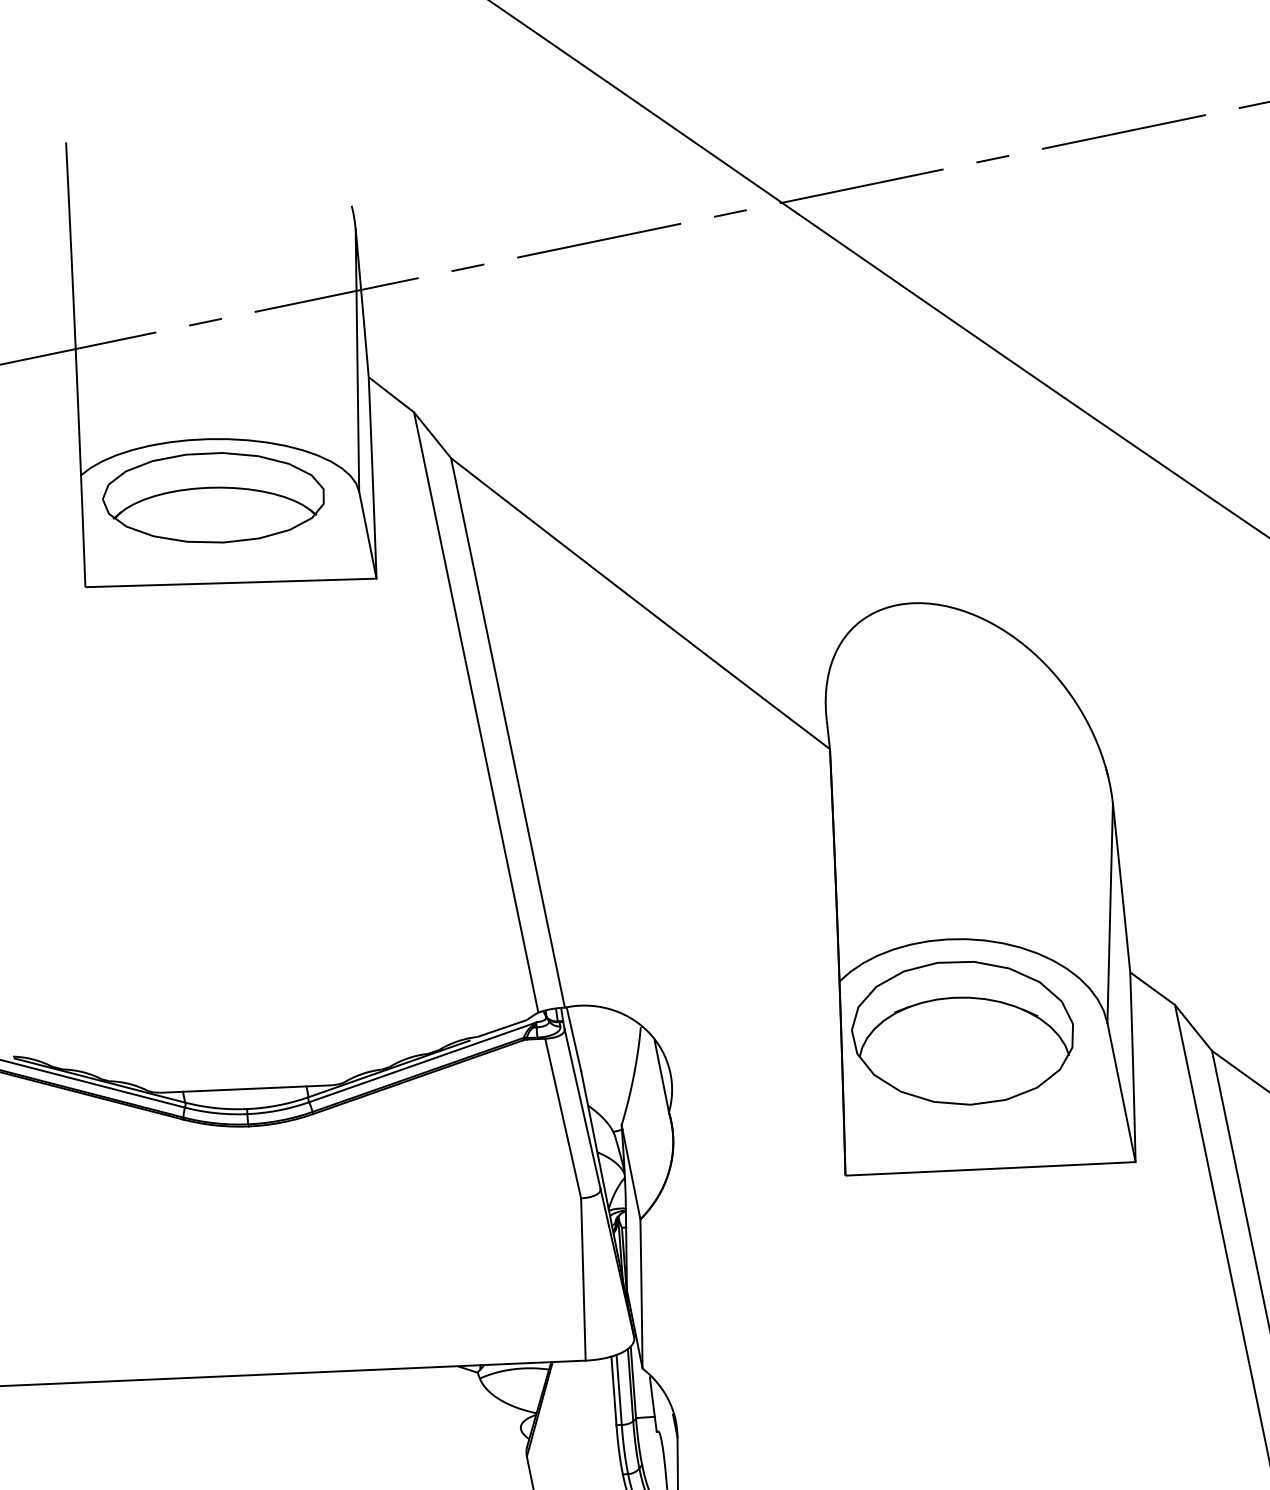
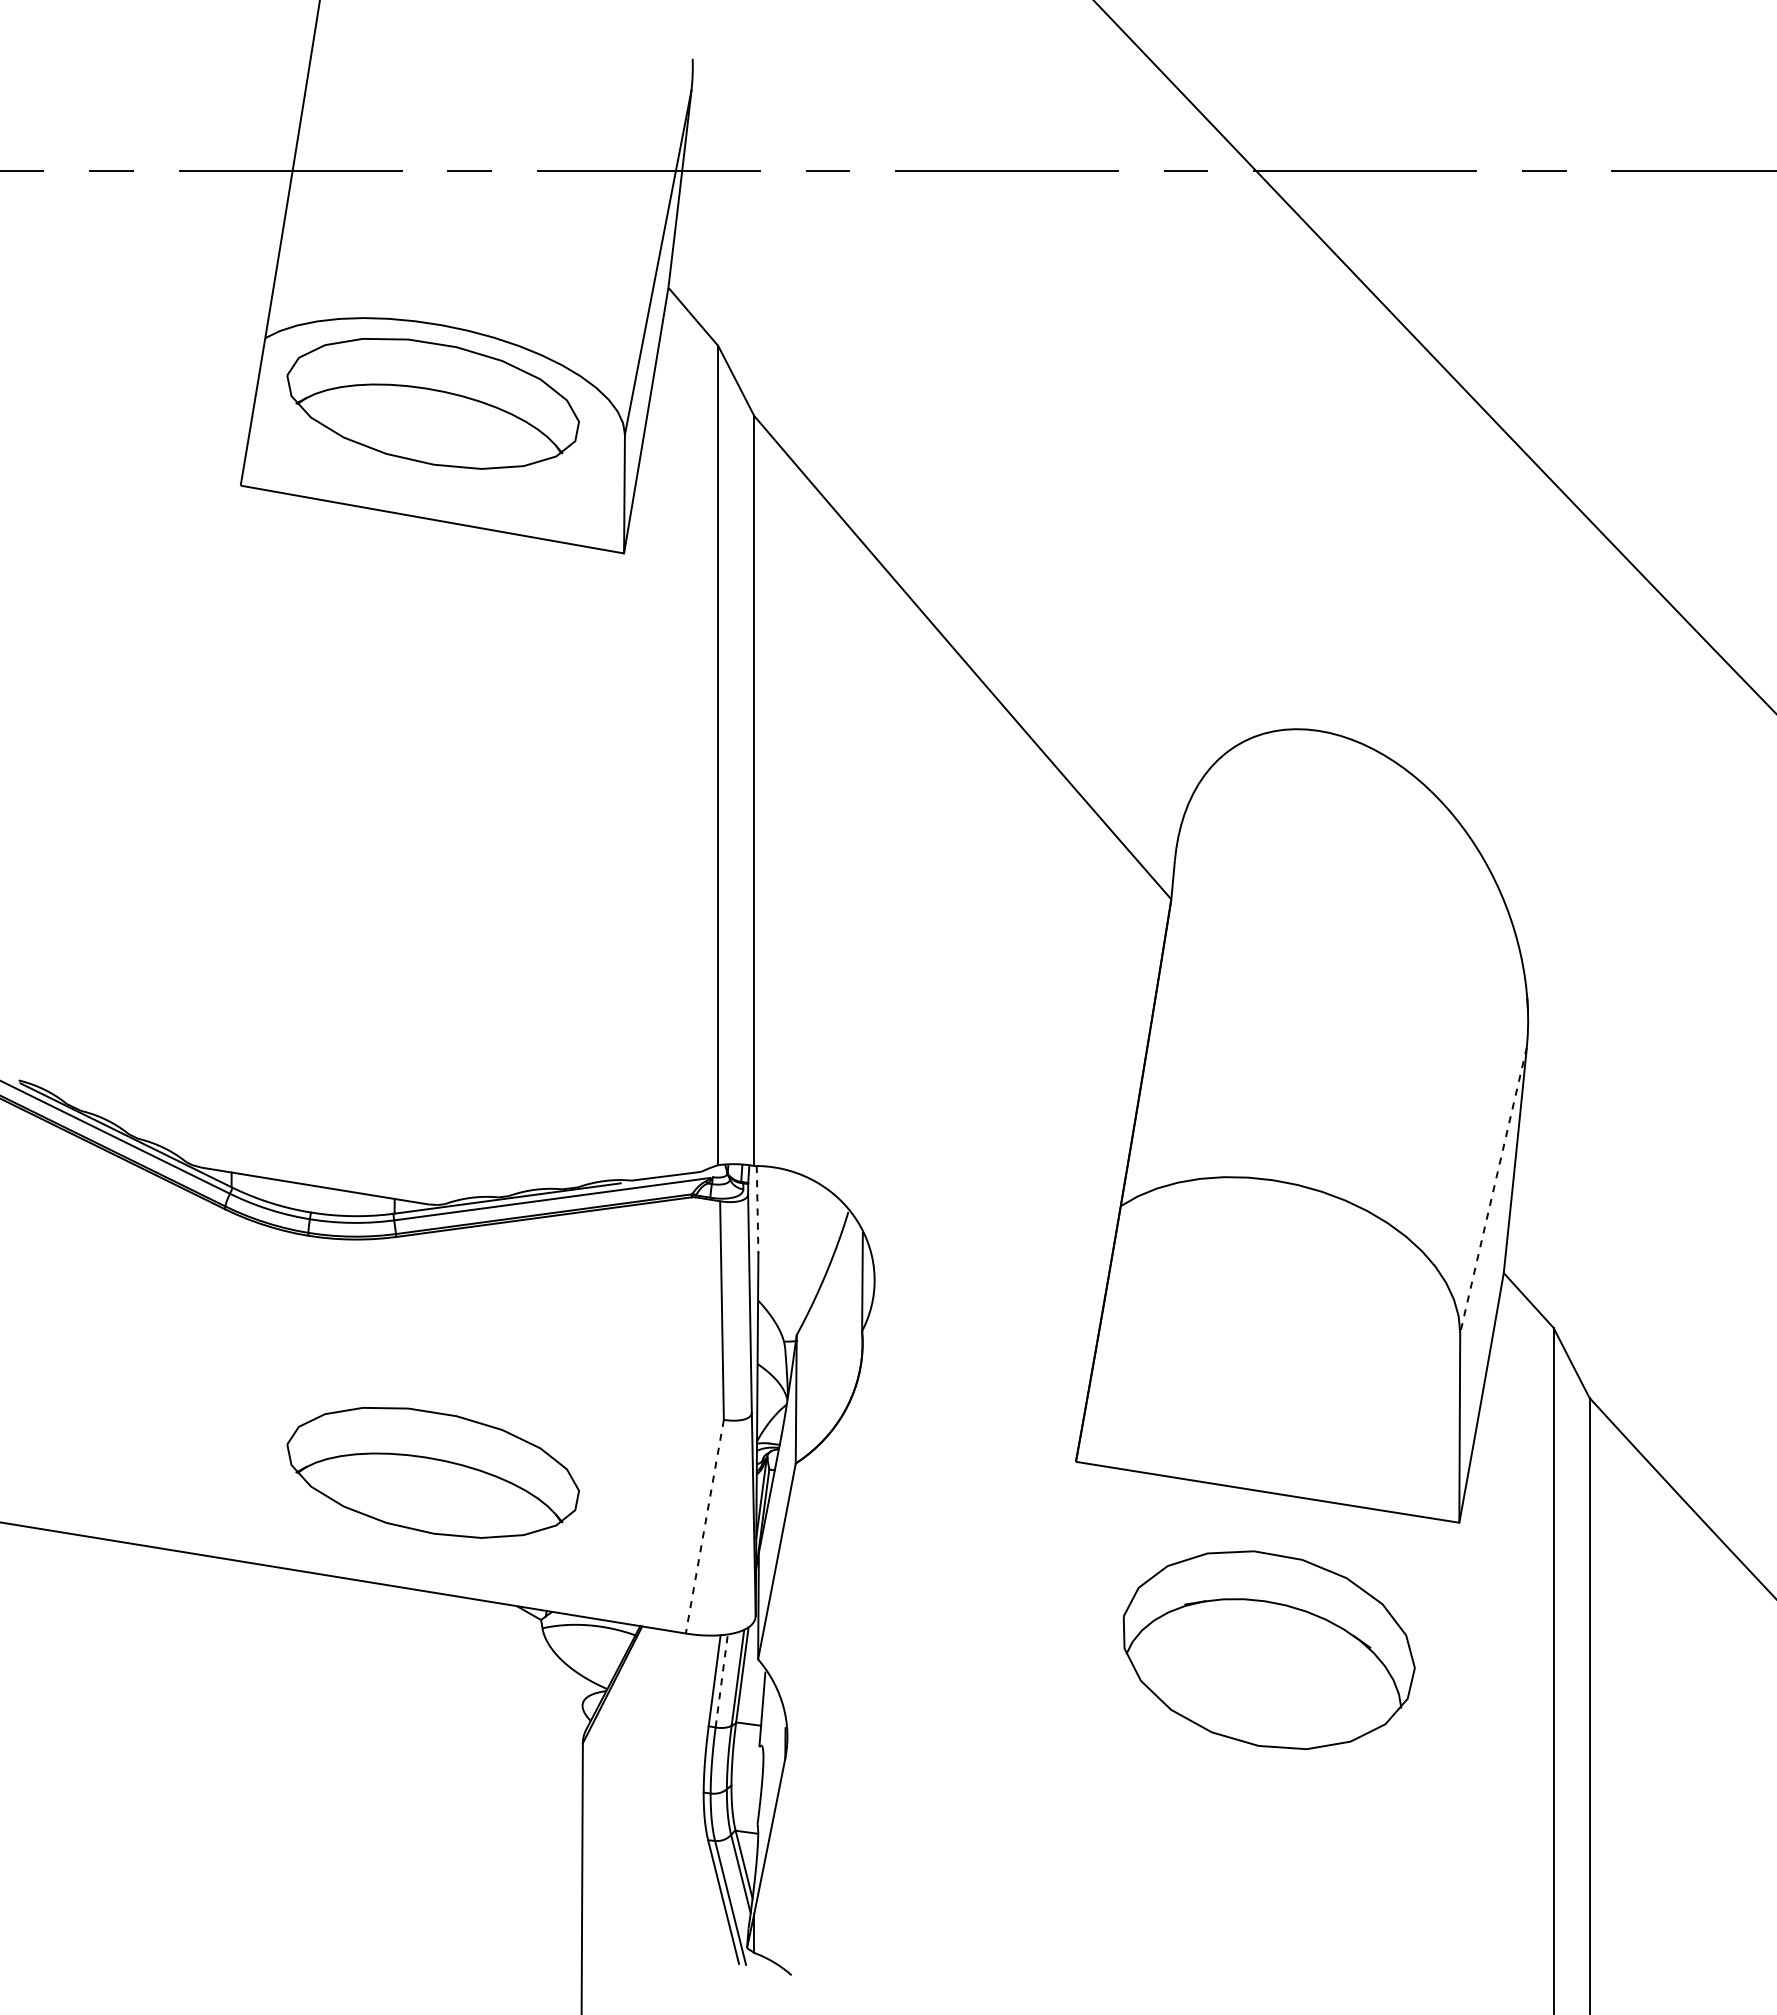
line: (1110, 913) -> (1493, 1190), solid -> dashed
part: (962, 1032) -> (1268, 1649), moved
line: (573, 1039) -> (757, 1209), solid -> dashed
line: (583, 1279) -> (704, 1526), solid -> dashed
part: (375, 1281) -> (432, 1472), added
line: (618, 1389) -> (721, 1680), solid -> dashed

